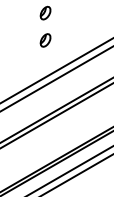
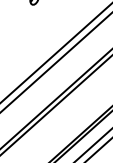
part: (45, 40) -> (40, 24), removed

